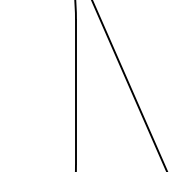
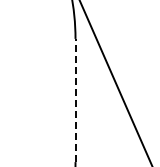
line: (75, 92) -> (75, 100), solid -> dashed

